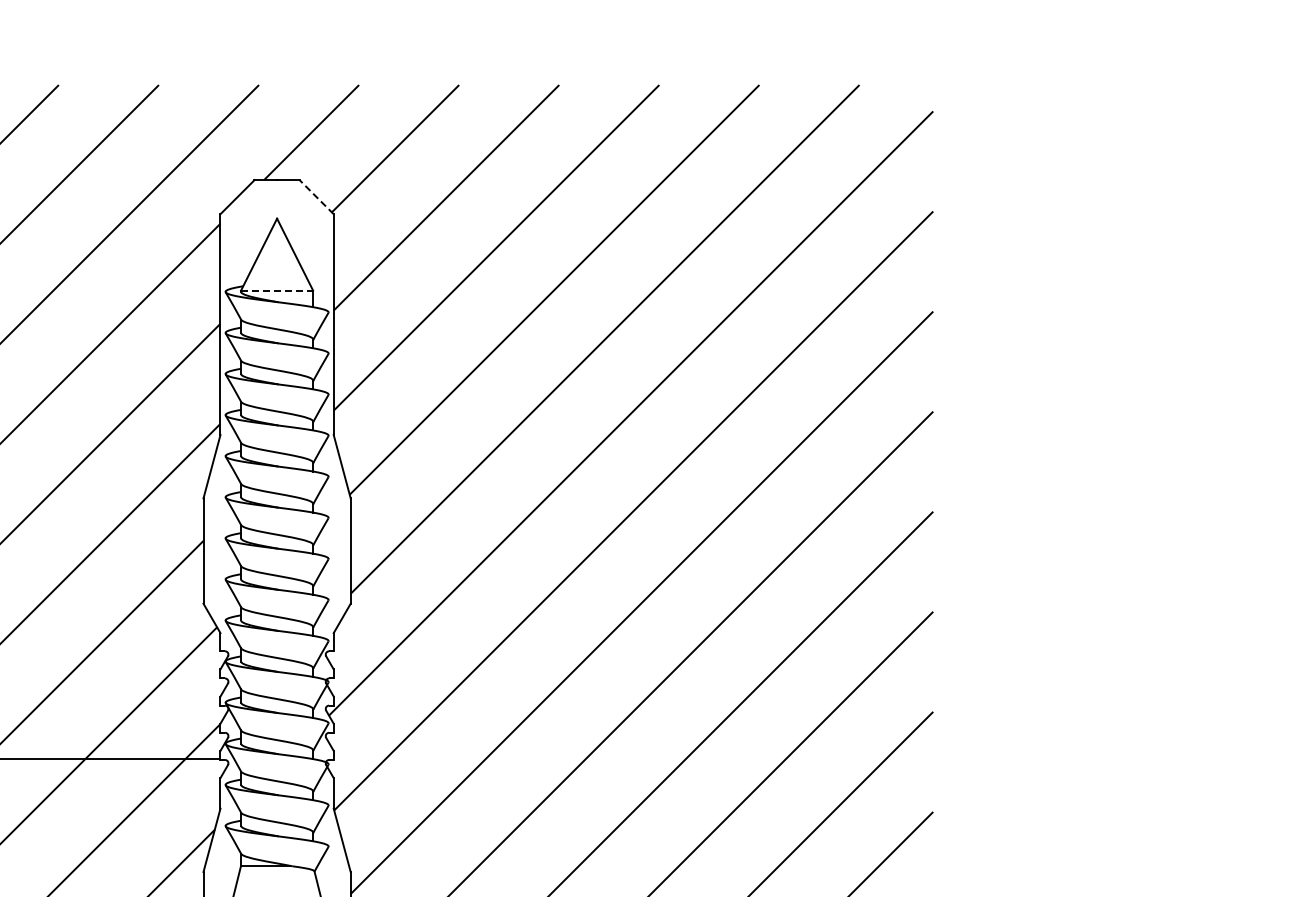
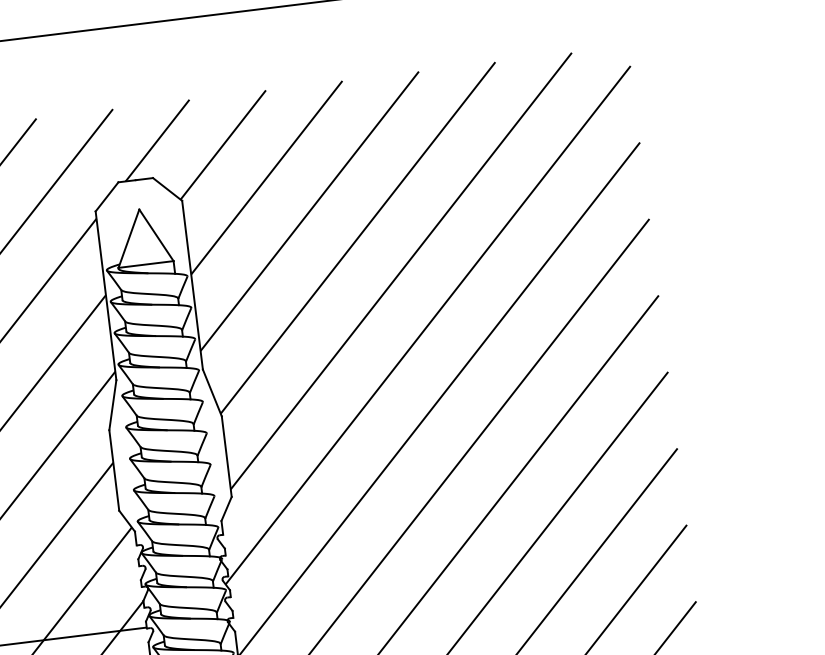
line: (316, 196) -> (167, 188), dashed -> solid
line: (277, 290) -> (146, 264), dashed -> solid

